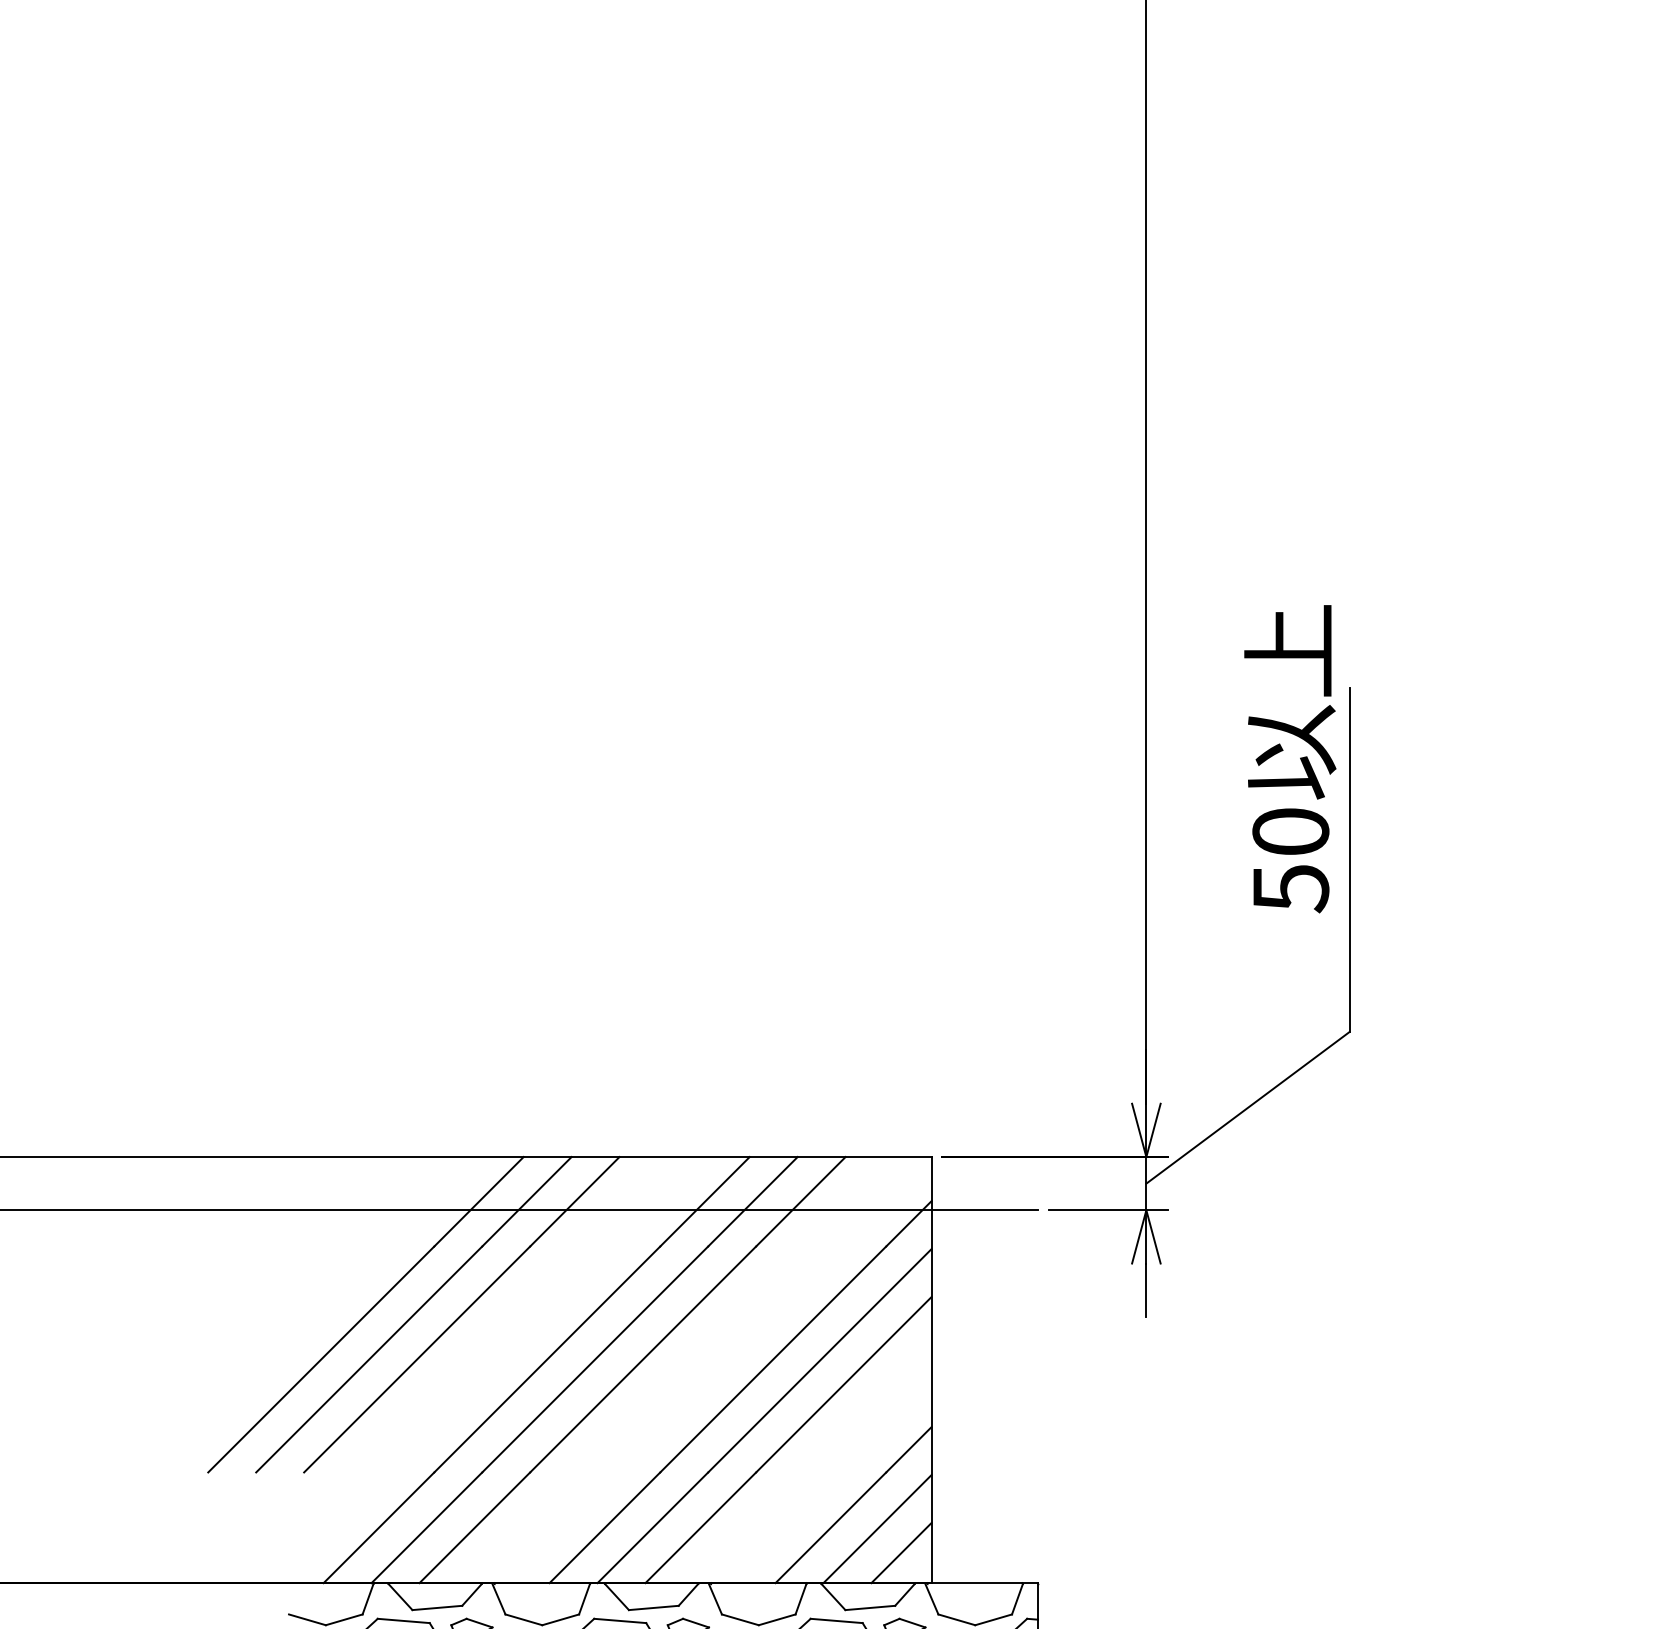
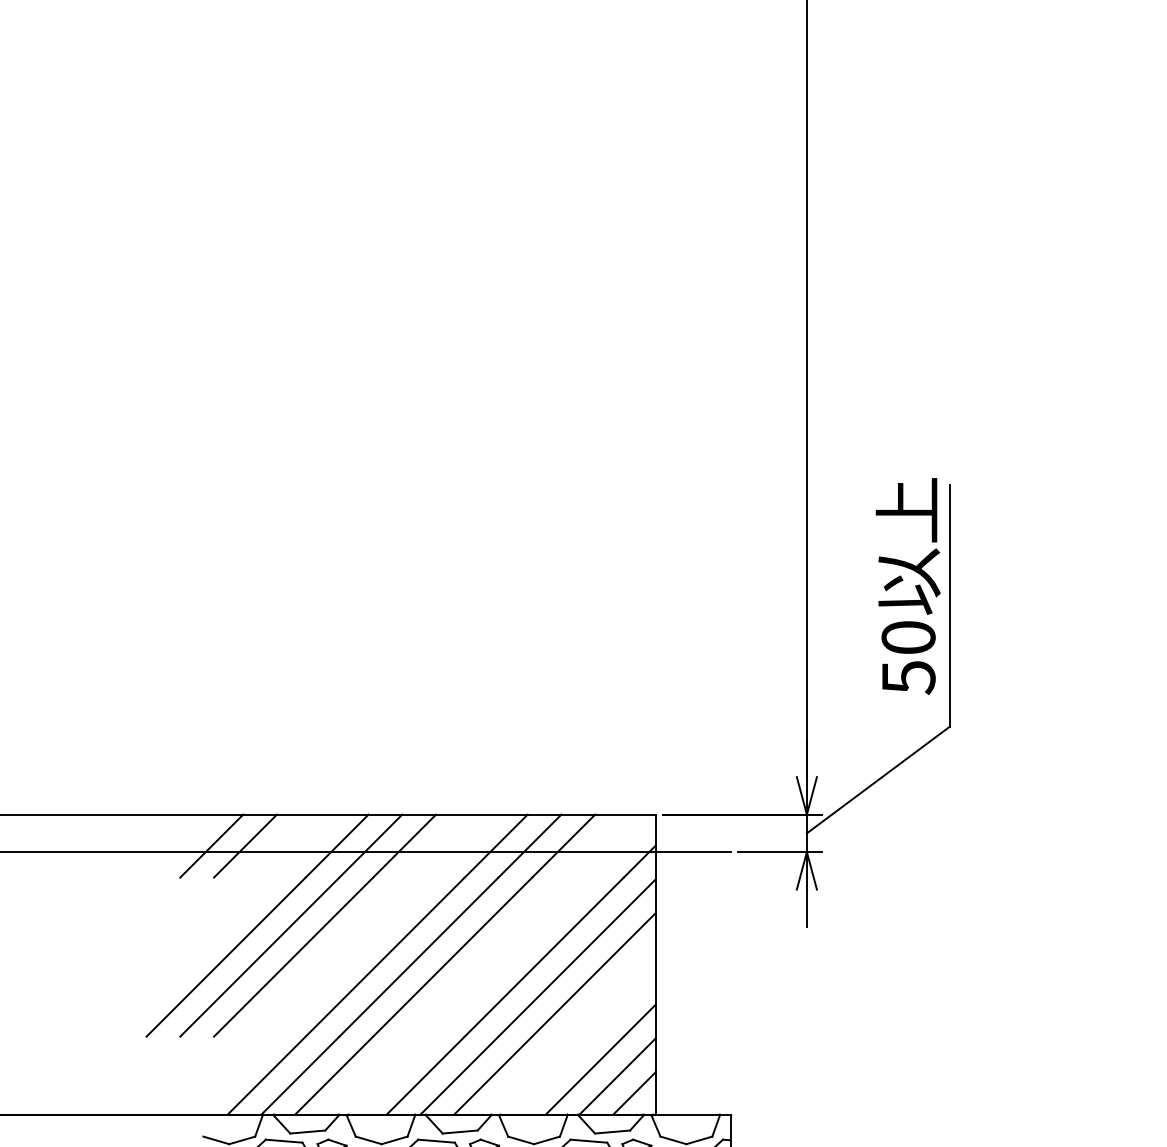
text: (1289, 759) -> (907, 586), moved
line: (300, 1200) -> (211, 845), added
line: (348, 1200) -> (245, 845), added

